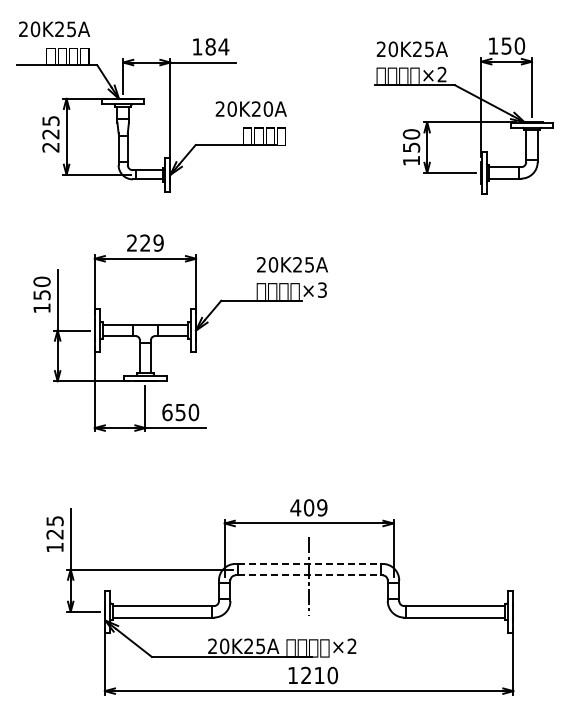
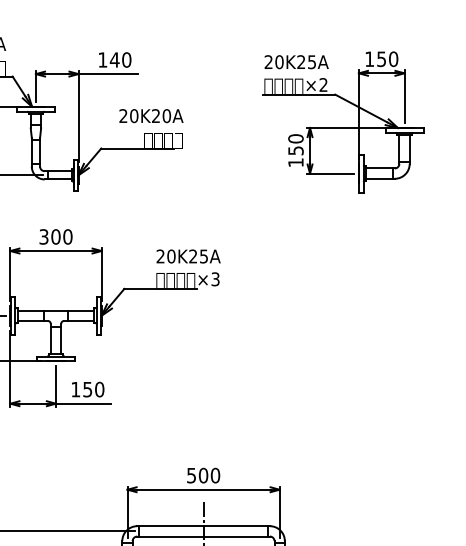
text: (217, 46) -> (120, 59), 184 -> 140
text: (145, 242) -> (56, 236), 229 -> 300
text: (167, 412) -> (75, 389), 650 -> 150
text: (308, 507) -> (203, 475), 409 -> 500
line: (309, 563) -> (203, 525), dashed -> solid
line: (309, 575) -> (203, 536), dashed -> solid

